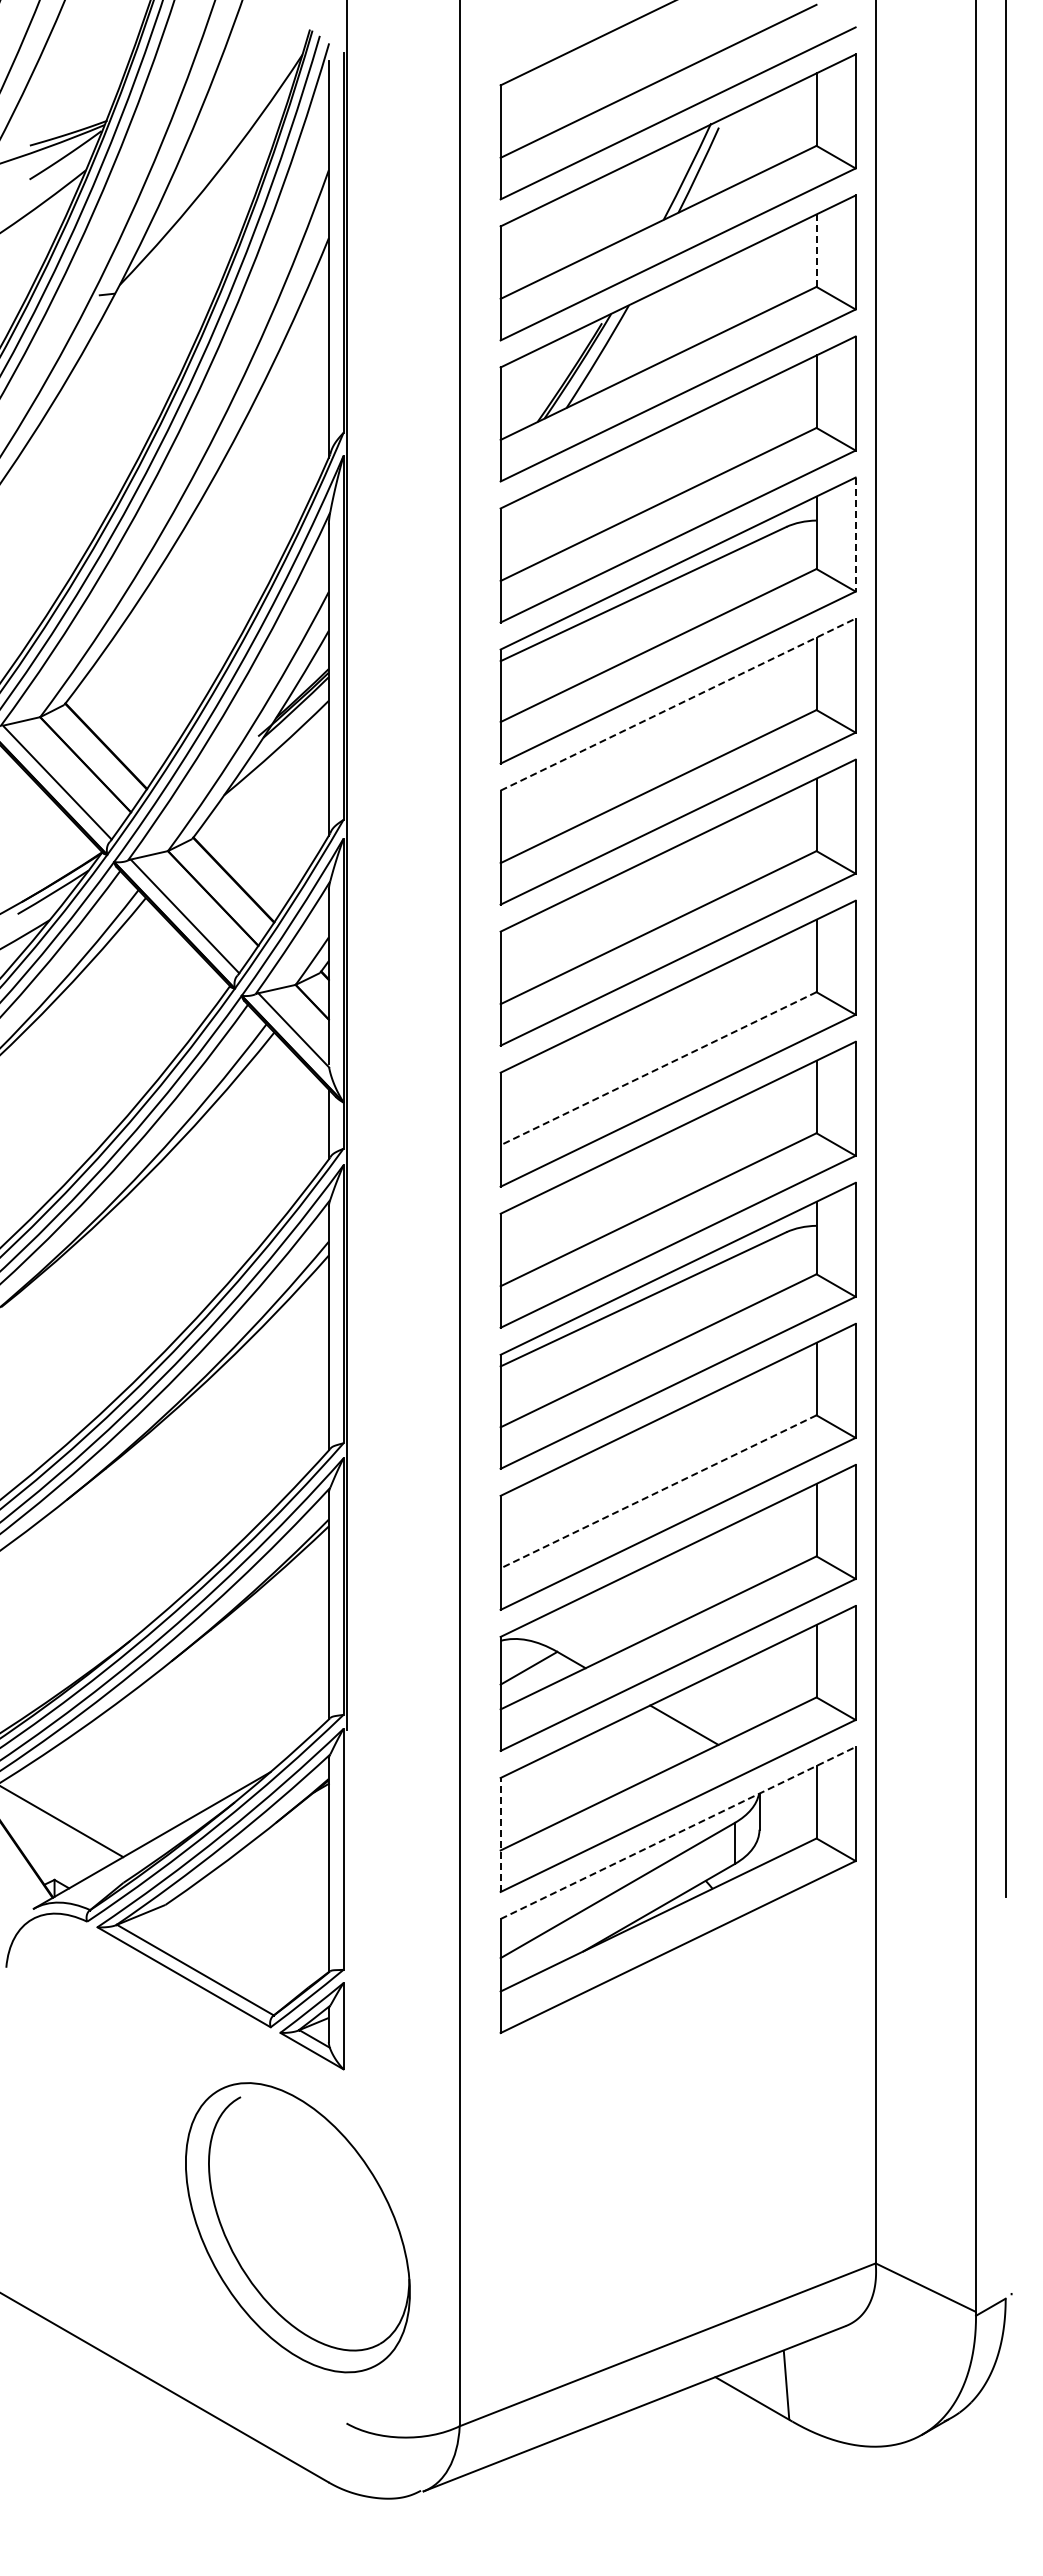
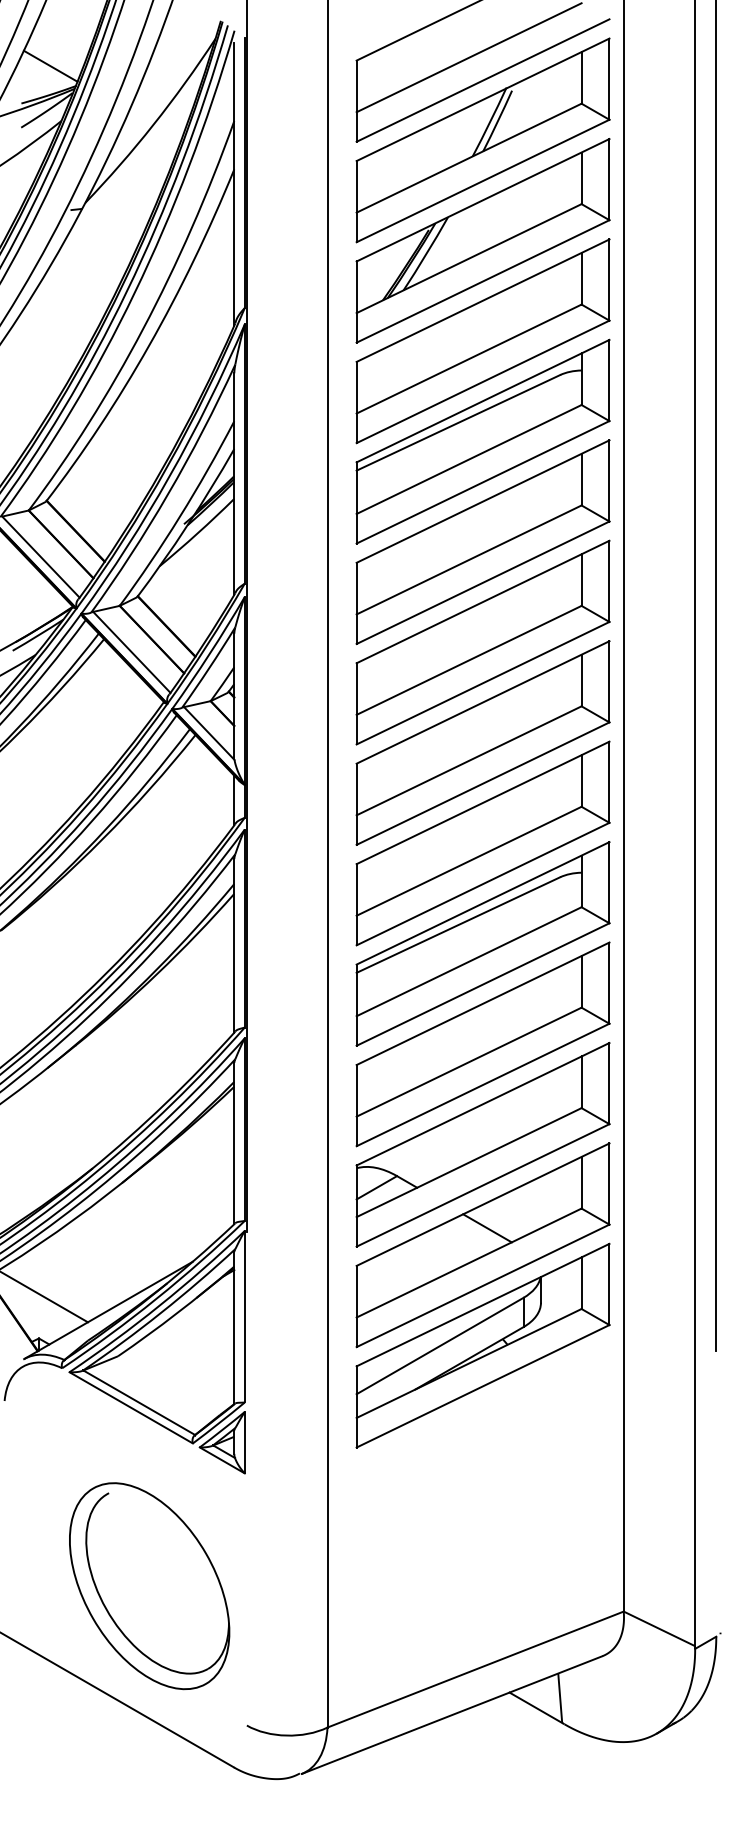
line: (70, 93) -> (50, 66), added
line: (816, 251) -> (581, 178), dashed -> solid
line: (855, 535) -> (609, 381), dashed -> solid
line: (678, 704) -> (483, 501), dashed -> solid
line: (658, 1068) -> (469, 760), dashed -> solid
line: (658, 1492) -> (469, 1062), dashed -> solid
line: (678, 1832) -> (483, 1304), dashed -> solid
line: (500, 1834) -> (356, 1306), dashed -> solid
part: (297, 2227) -> (149, 1586), moved

